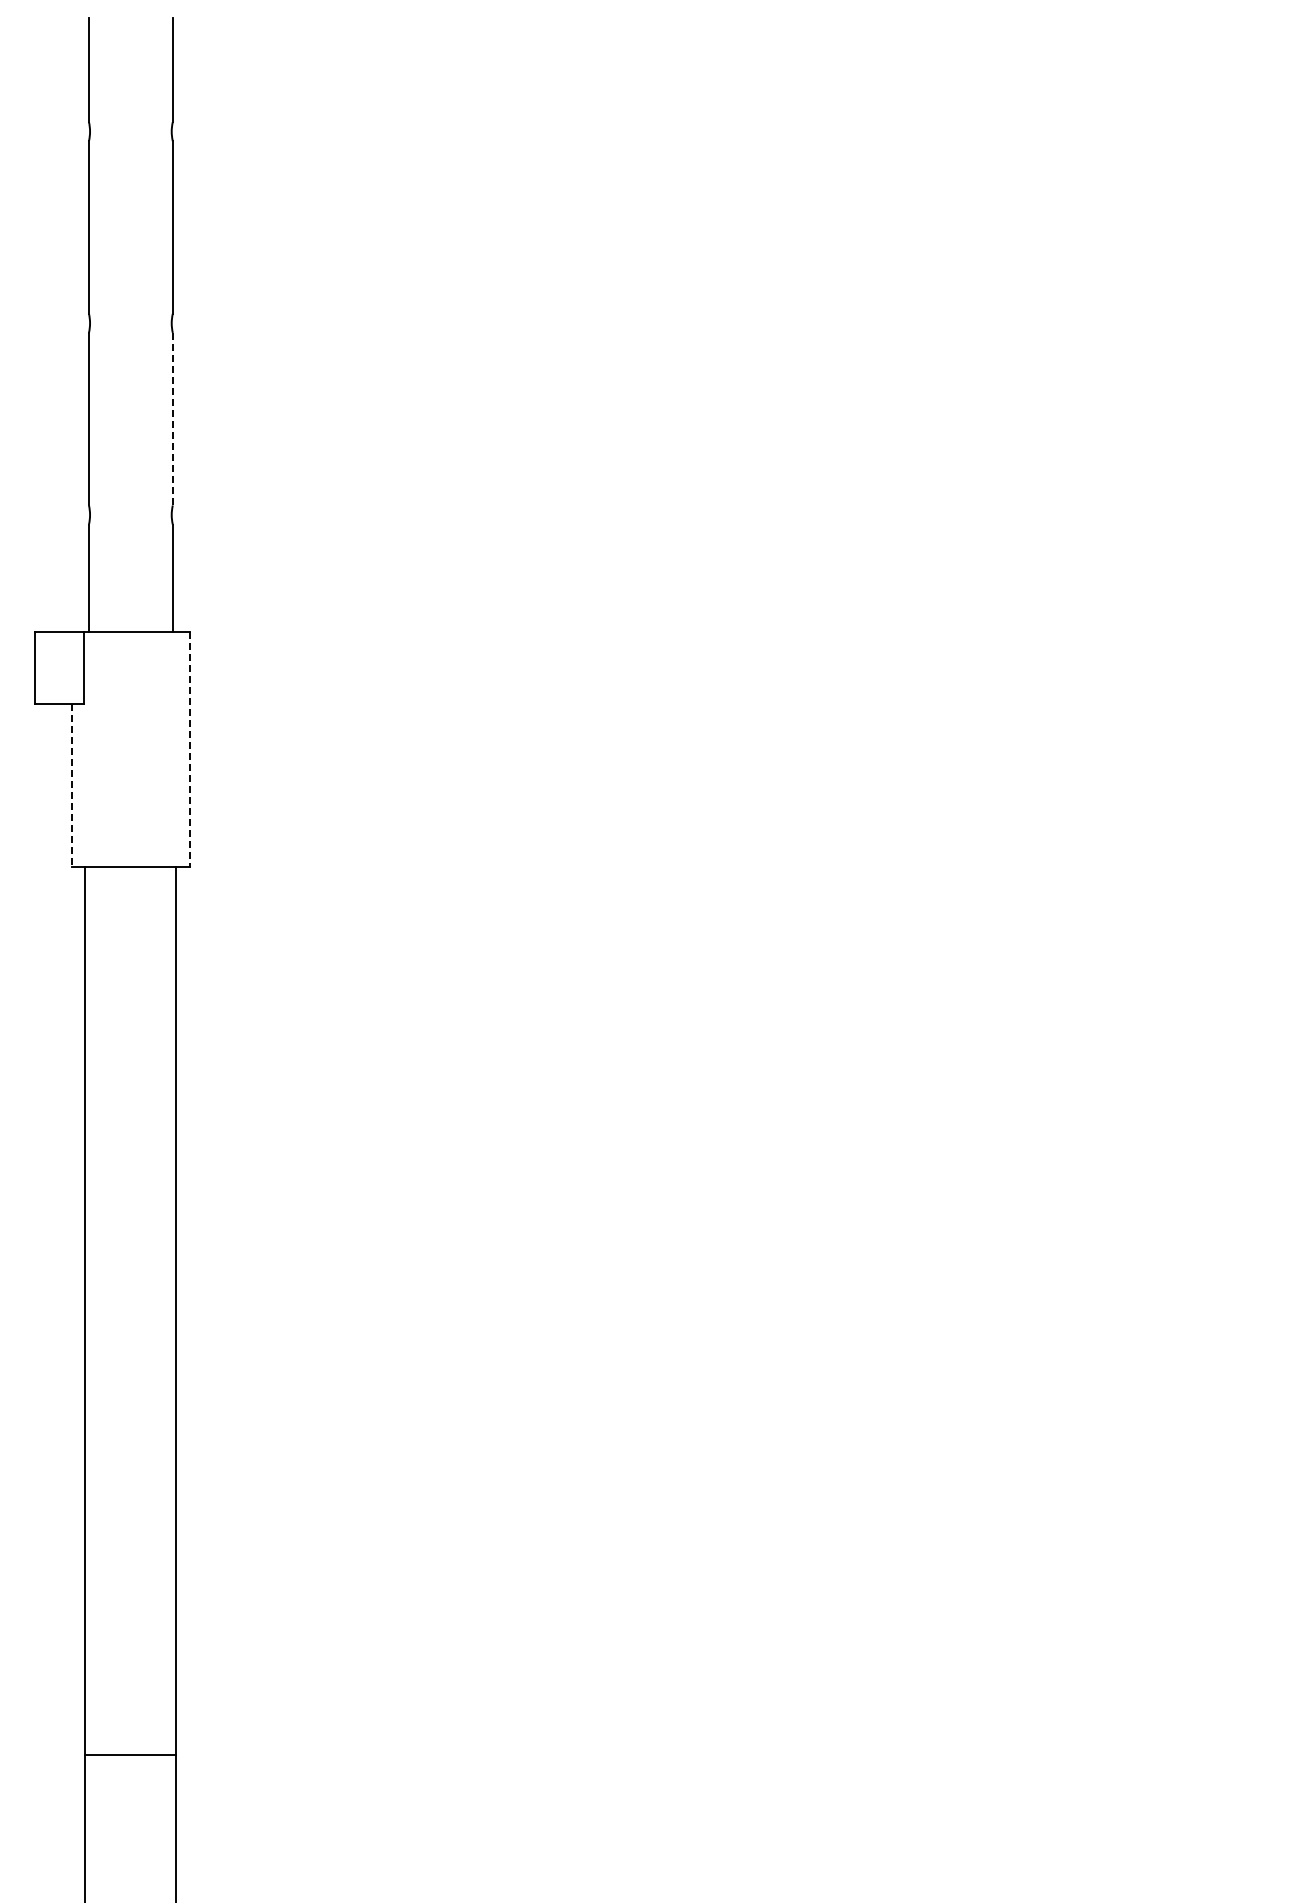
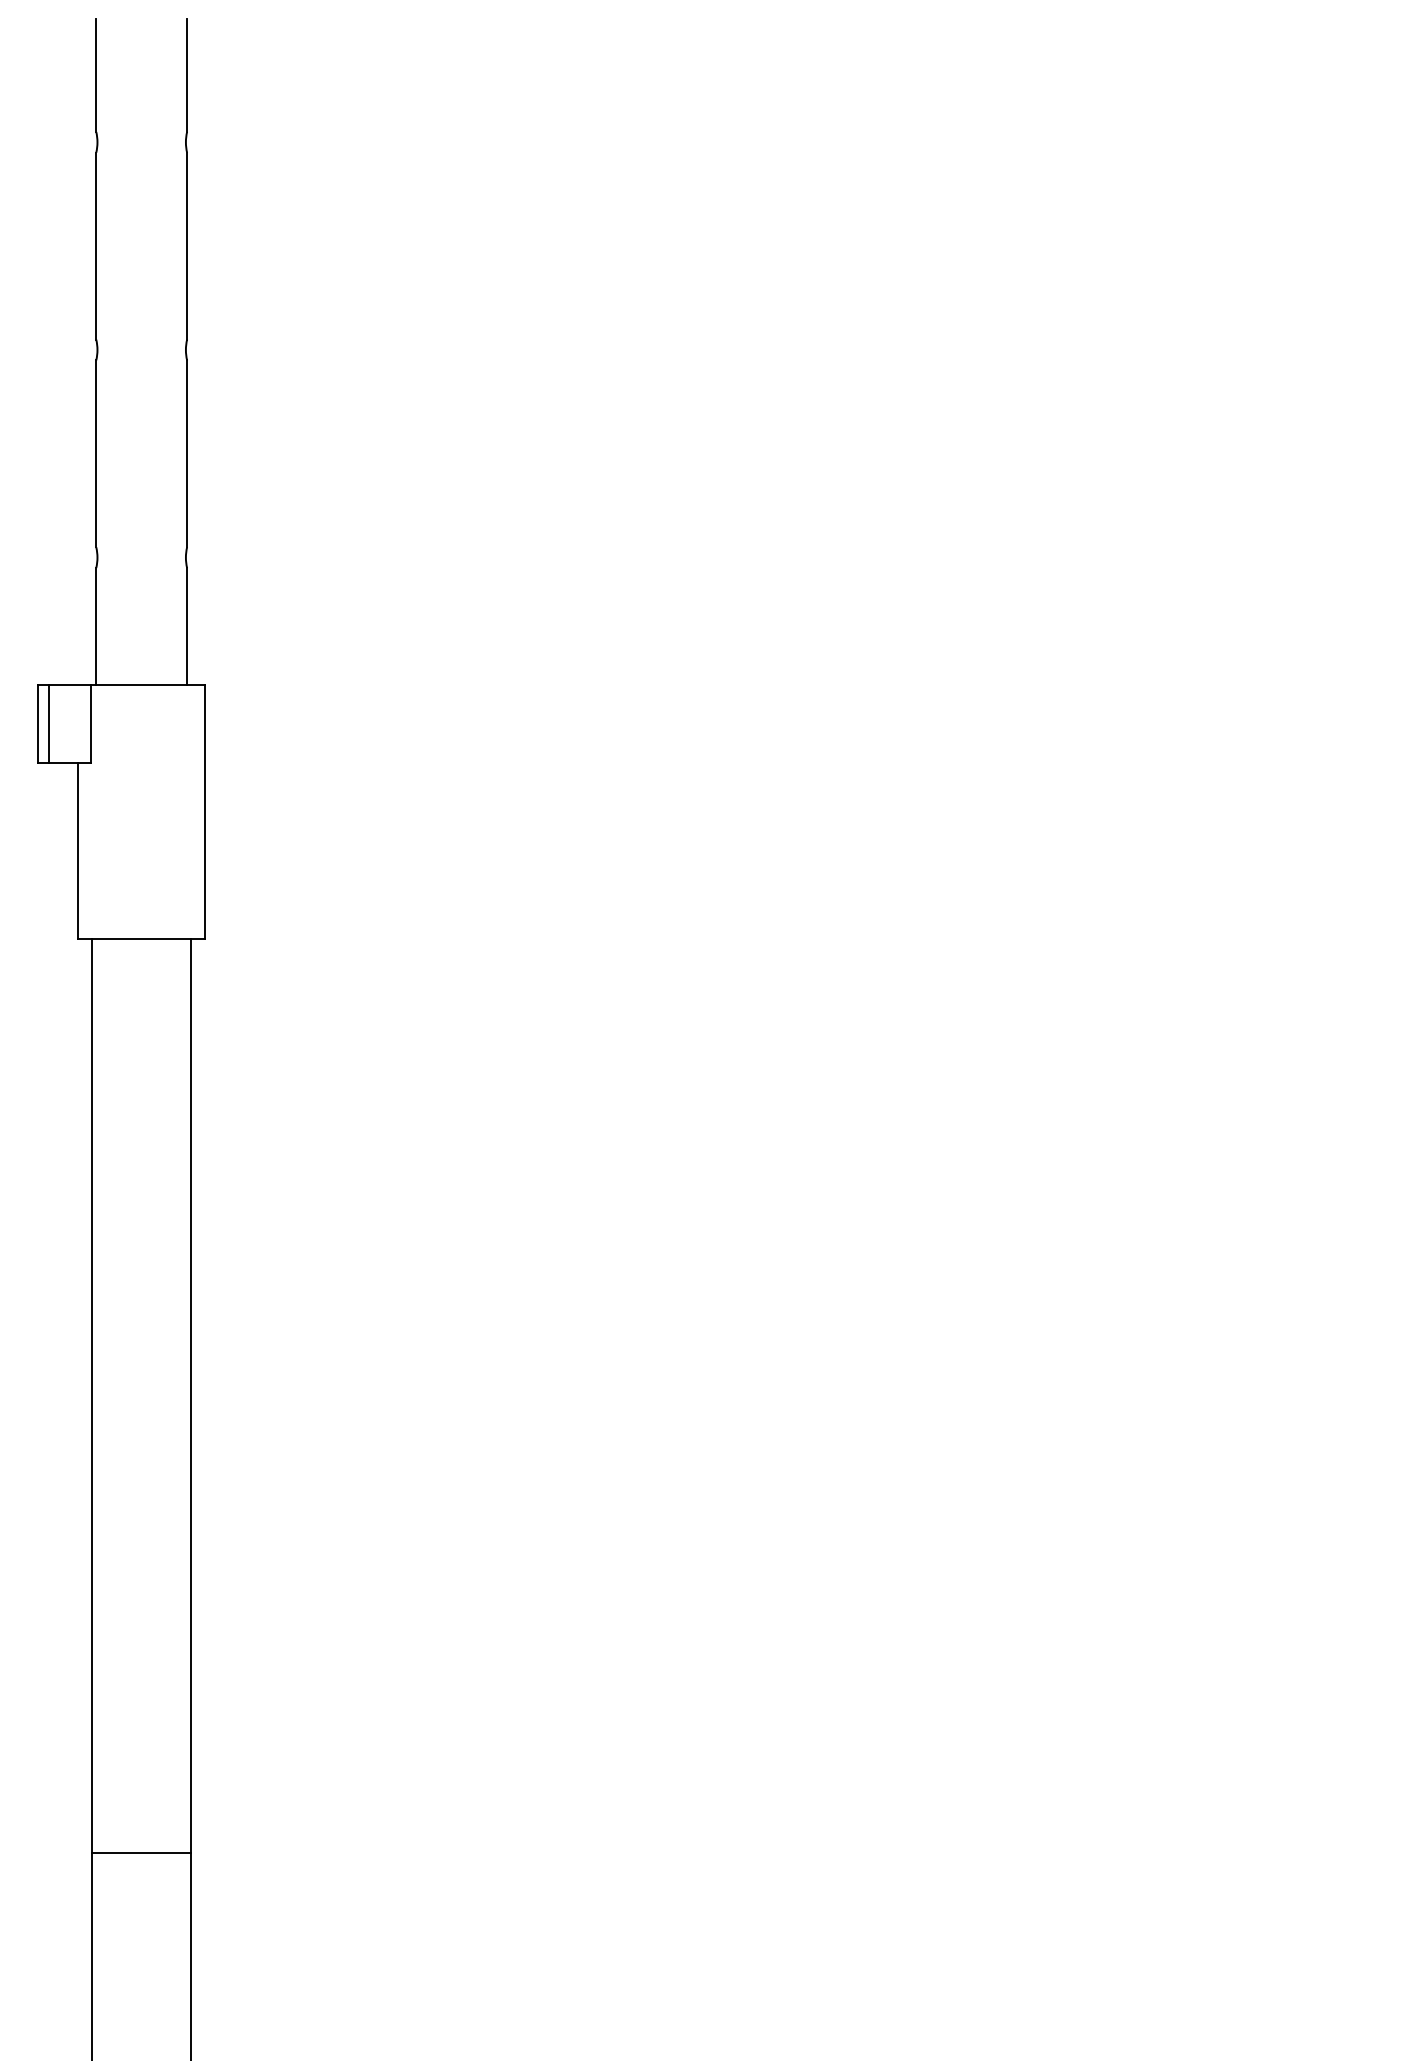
line: (172, 419) -> (186, 454), dashed -> solid
line: (45, 668) -> (49, 723), added
line: (189, 750) -> (205, 812), dashed -> solid
line: (72, 786) -> (78, 851), dashed -> solid
line: (130, 1754) -> (141, 1852), moved

